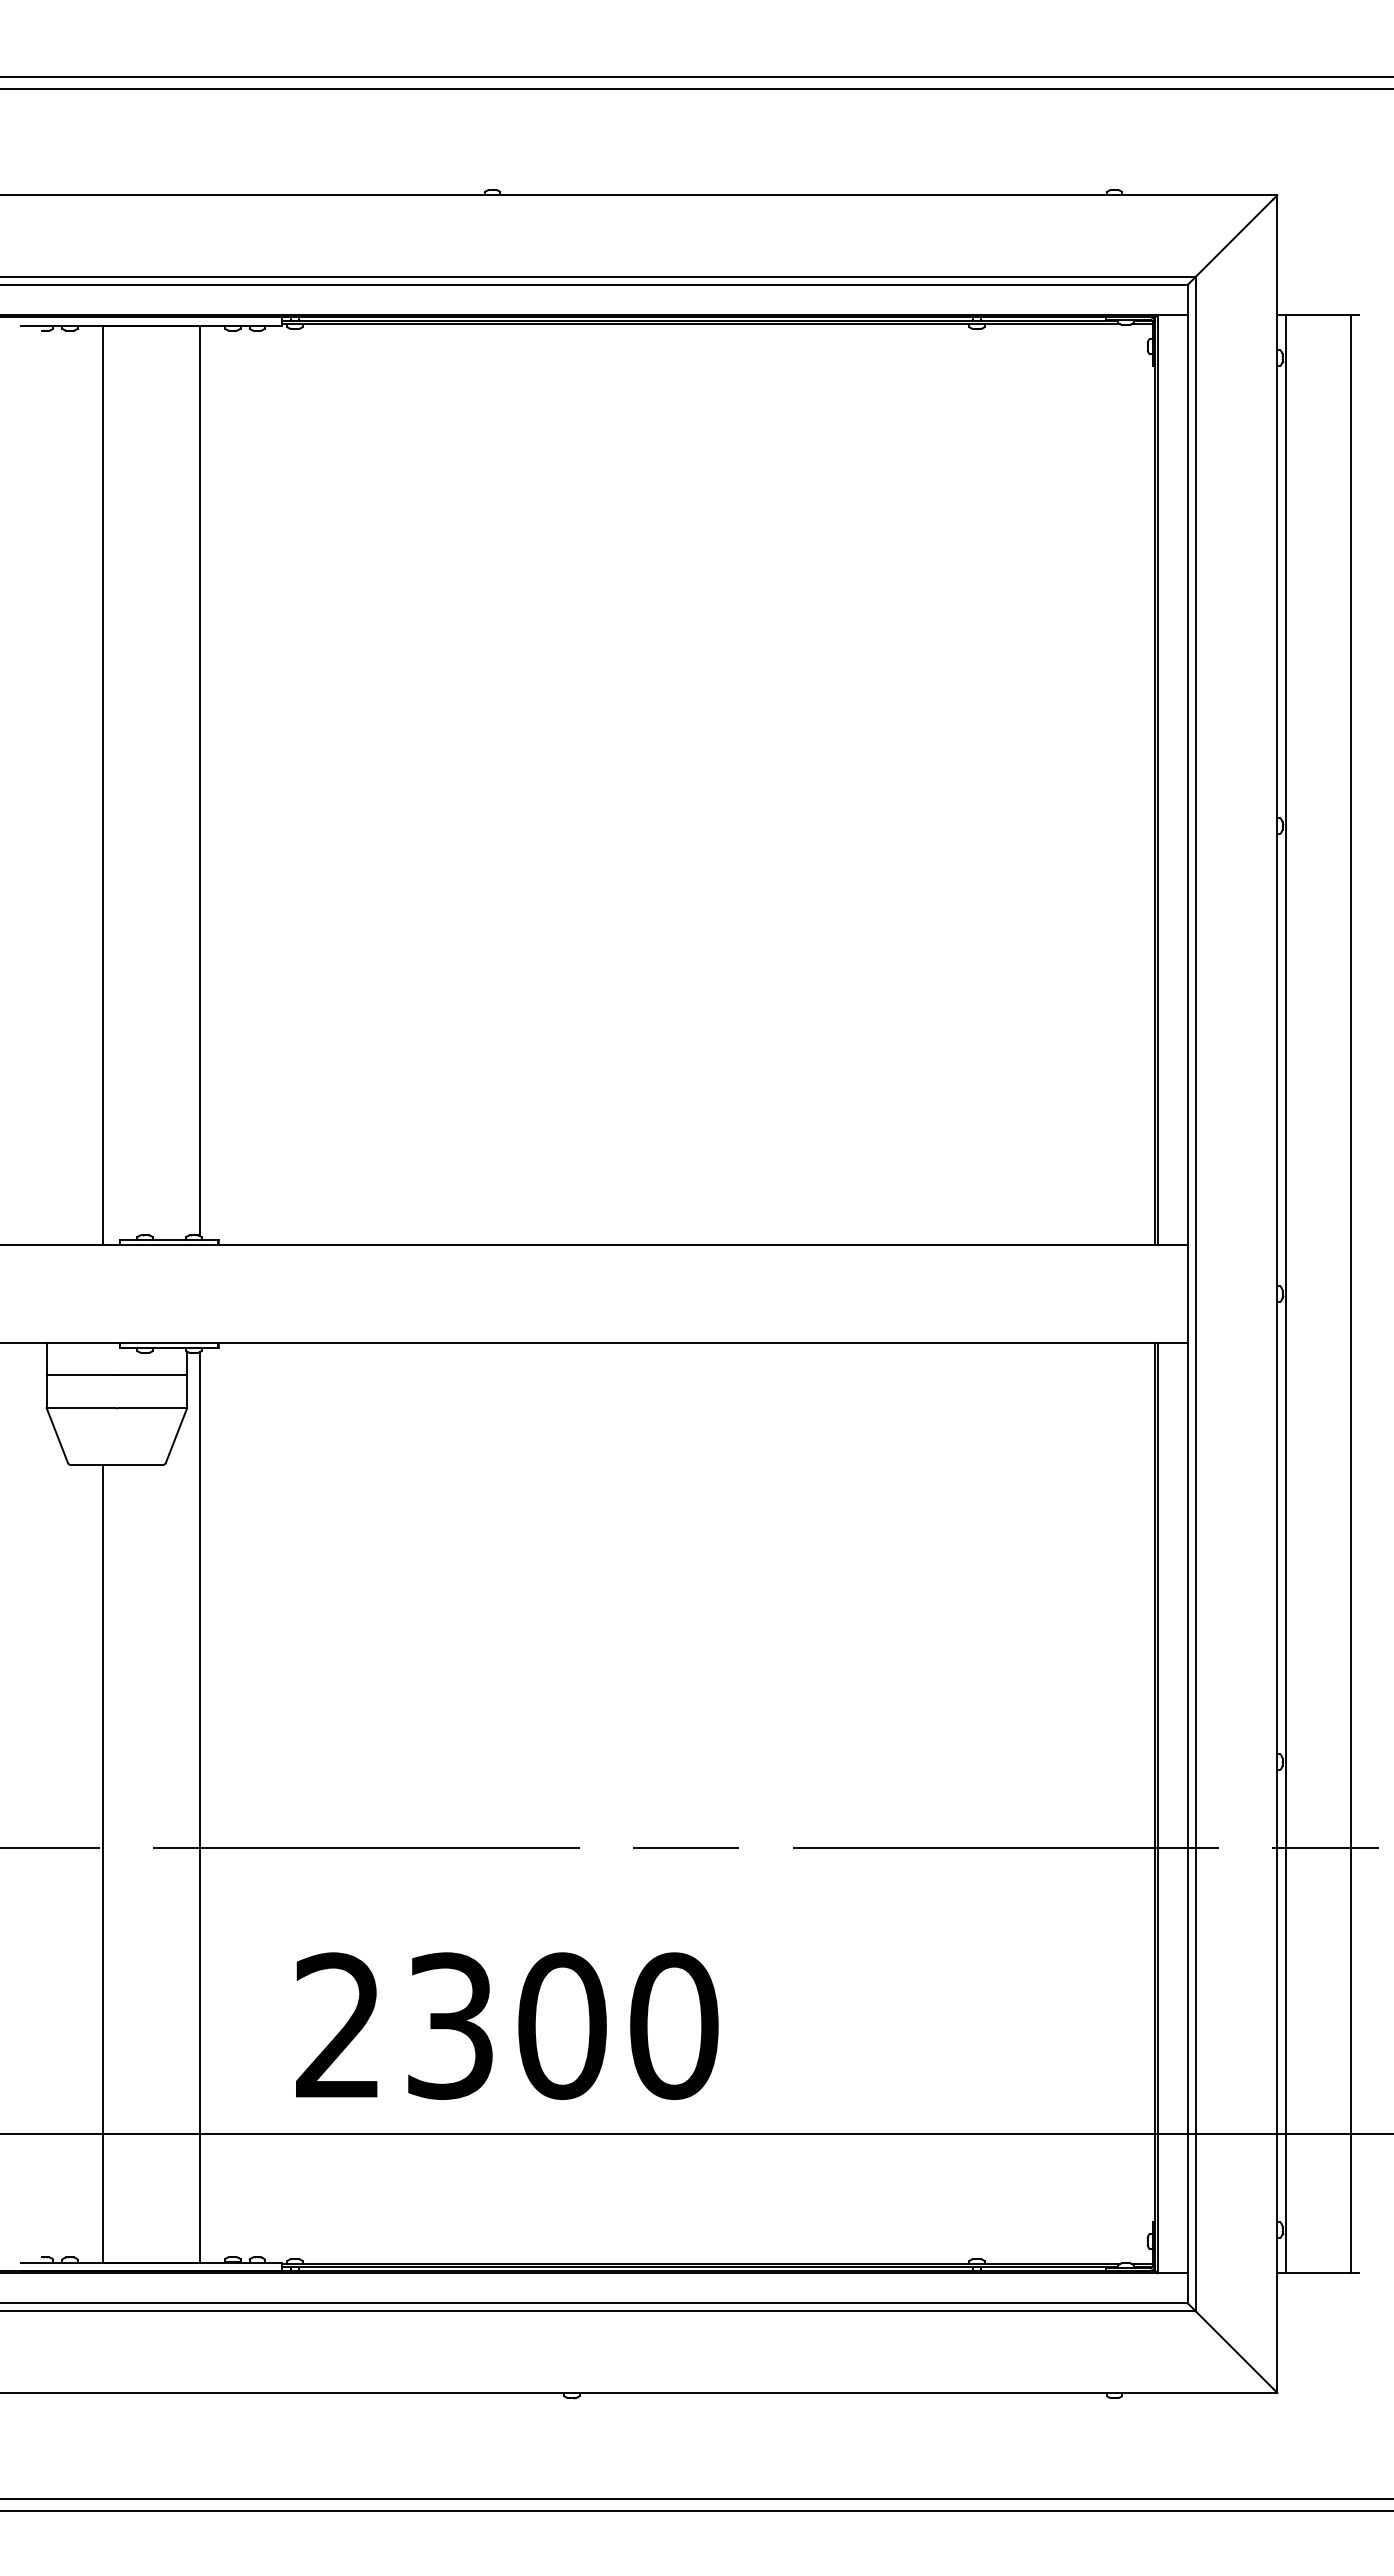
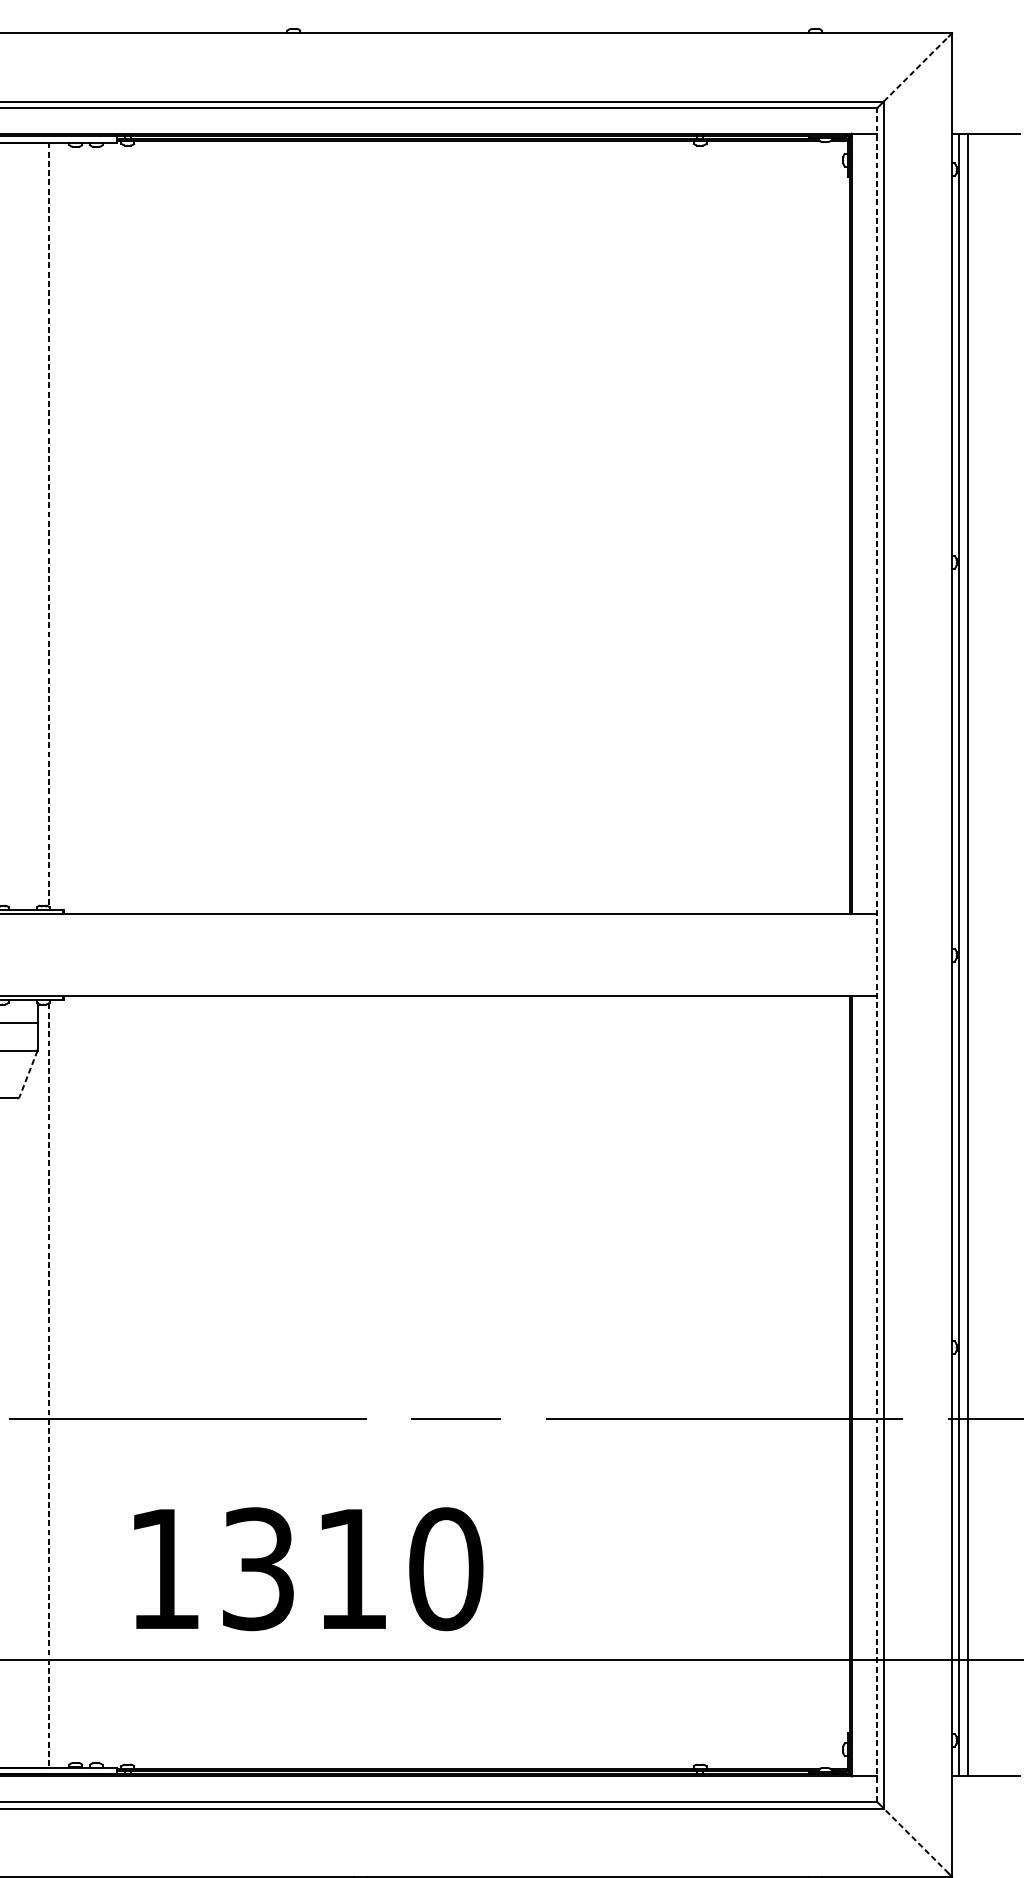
line: (1234, 238) -> (916, 69), solid -> dashed
line: (200, 781) -> (48, 525), solid -> dashed
line: (1187, 1293) -> (876, 954), solid -> dashed
line: (1350, 1293) -> (968, 954), moved
line: (176, 1436) -> (28, 1074), solid -> dashed
line: (200, 1807) -> (48, 1385), solid -> dashed
text: (451, 2025) -> (259, 1568), 2300 -> 1310
line: (1234, 2350) -> (916, 1841), solid -> dashed

